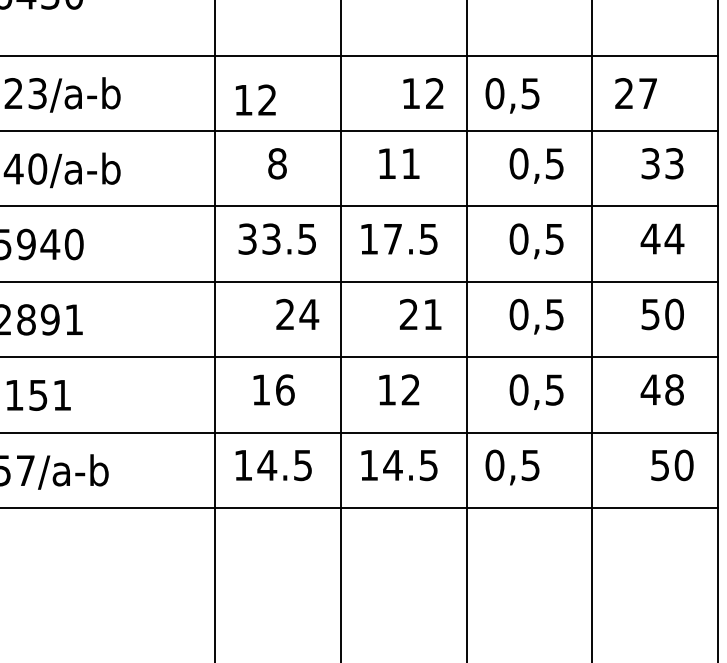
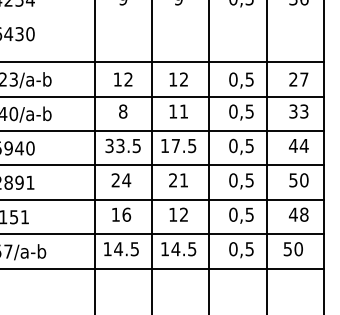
text: (422, 93) -> (178, 79), moved
text: (635, 93) -> (298, 79), moved
text: (512, 95) -> (241, 80), moved
text: (256, 100) -> (123, 79), moved
text: (297, 314) -> (121, 180), moved
text: (420, 314) -> (178, 180), moved
text: (670, 466) -> (292, 249), moved
text: (512, 468) -> (241, 250), moved

